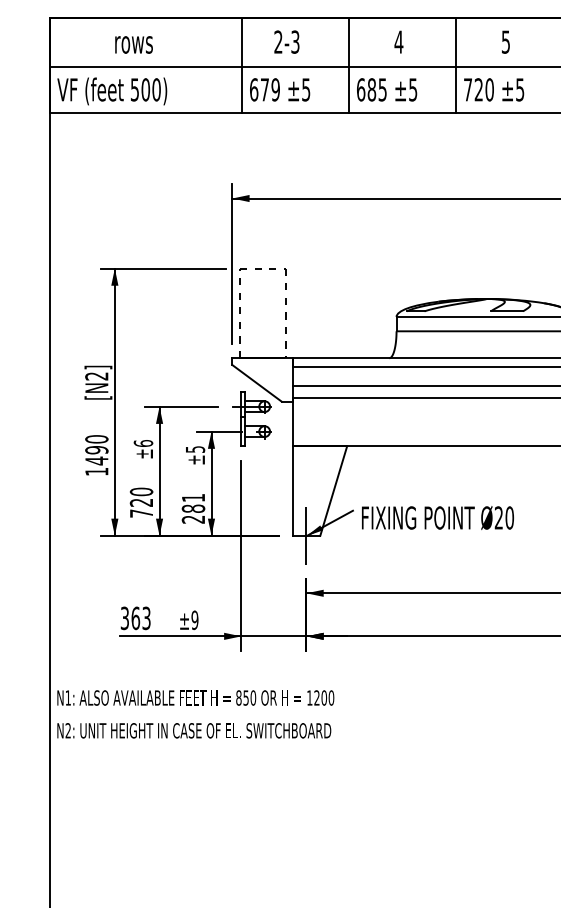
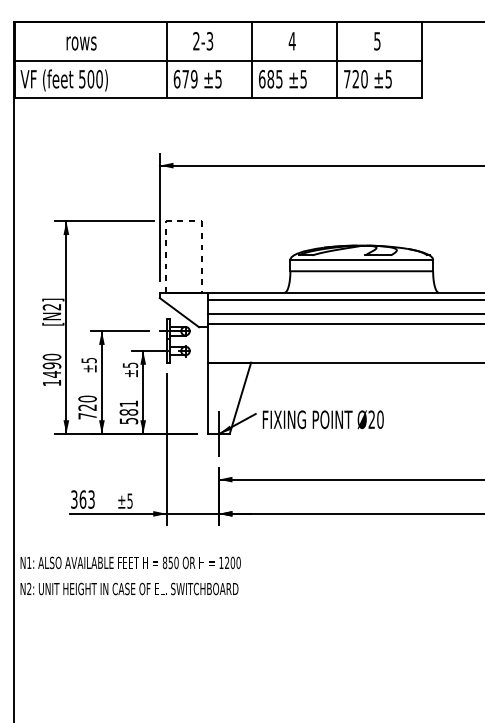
text: (142, 443) -> (88, 360), ±6 -> ±5
text: (192, 520) -> (128, 421), 281 -> 581
text: (194, 619) -> (129, 500), ±9 -> ±5

